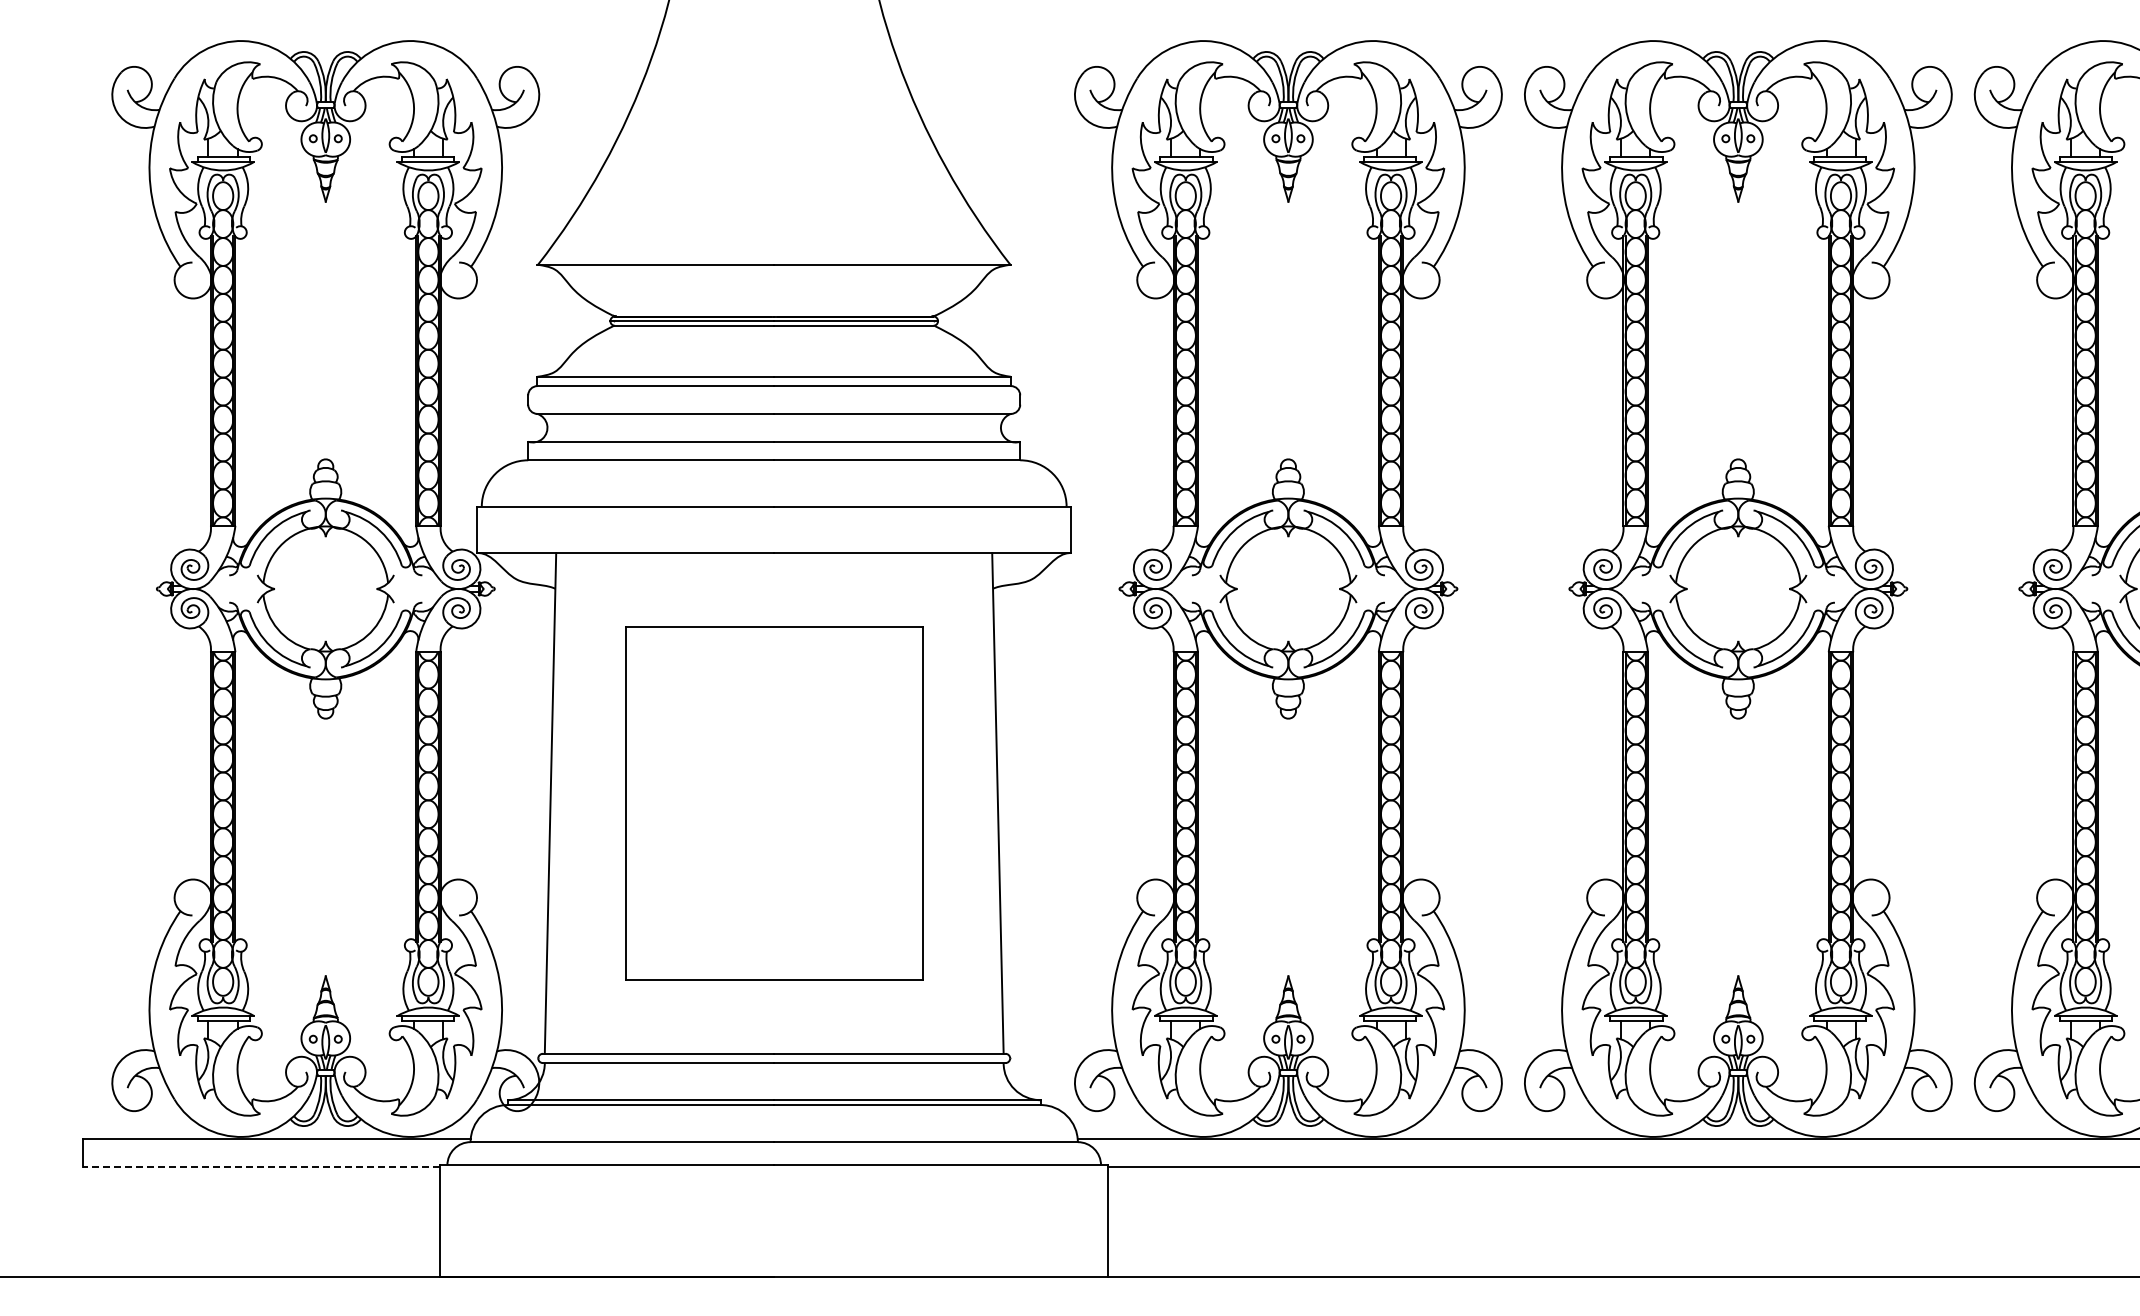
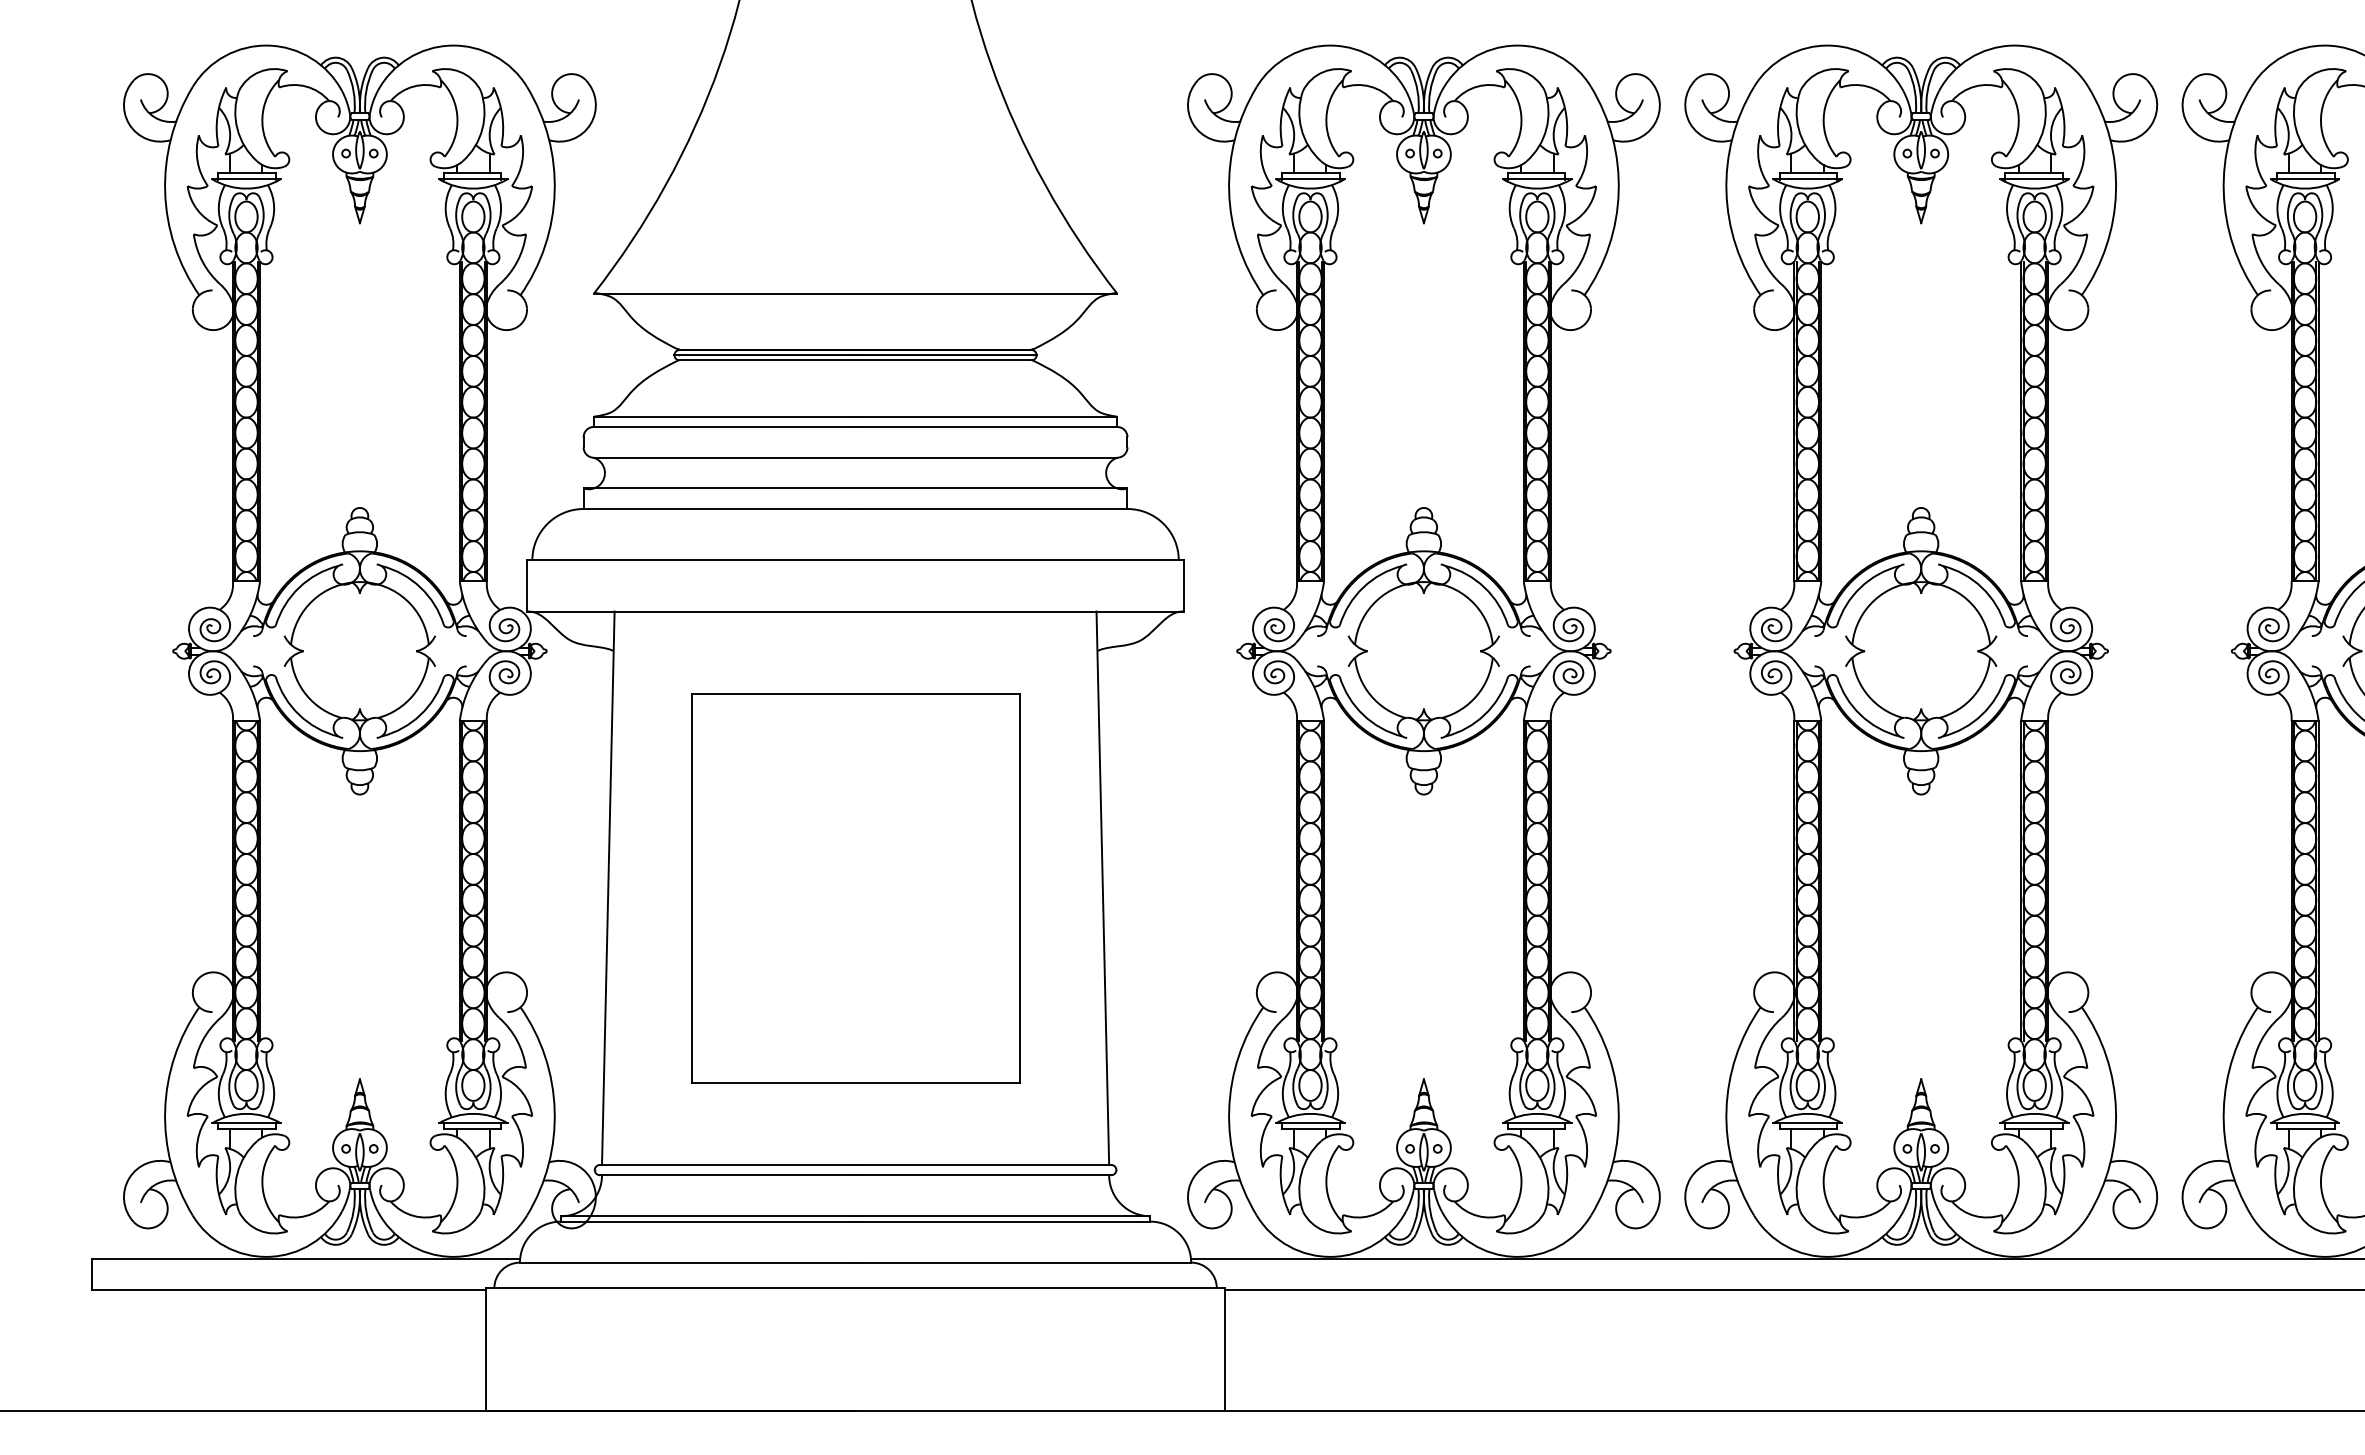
line: (261, 1166) -> (288, 1289), dashed -> solid

